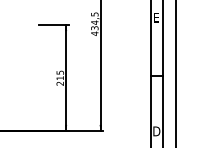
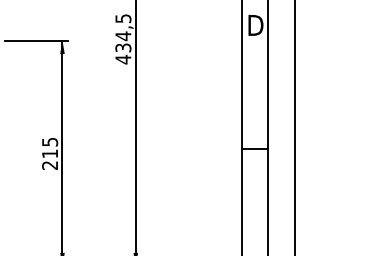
text: (156, 17) -> (254, 25), E -> D

